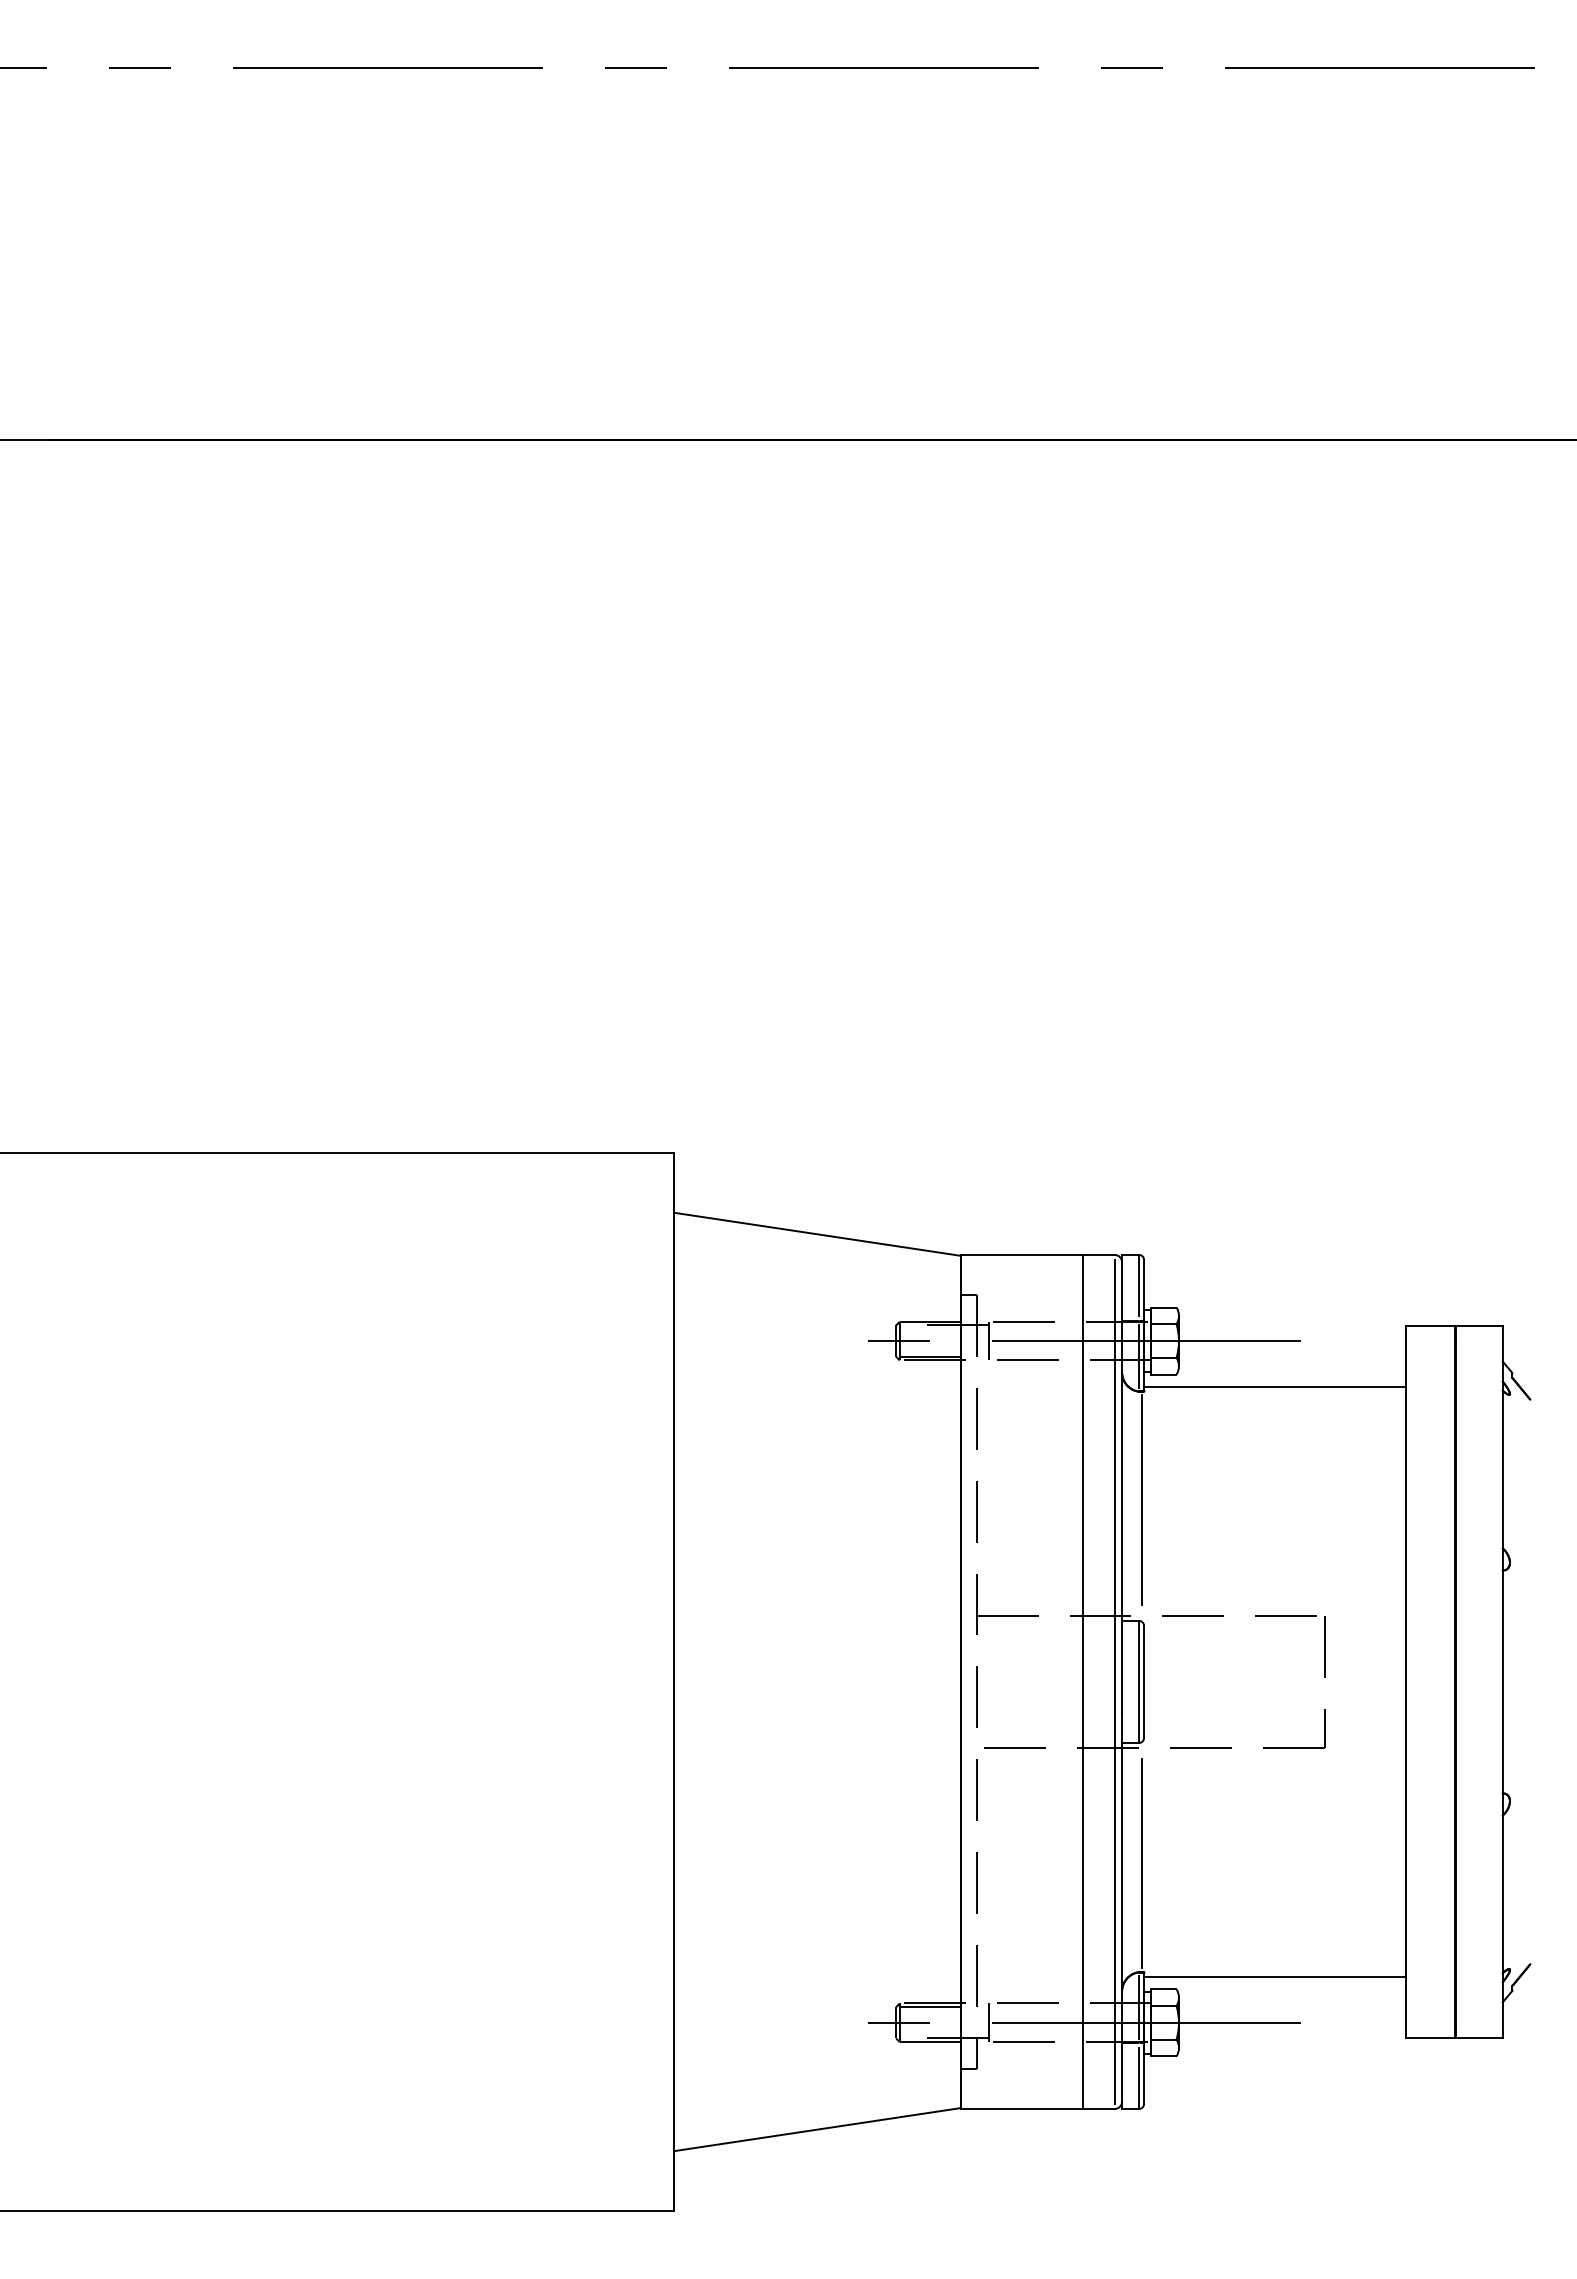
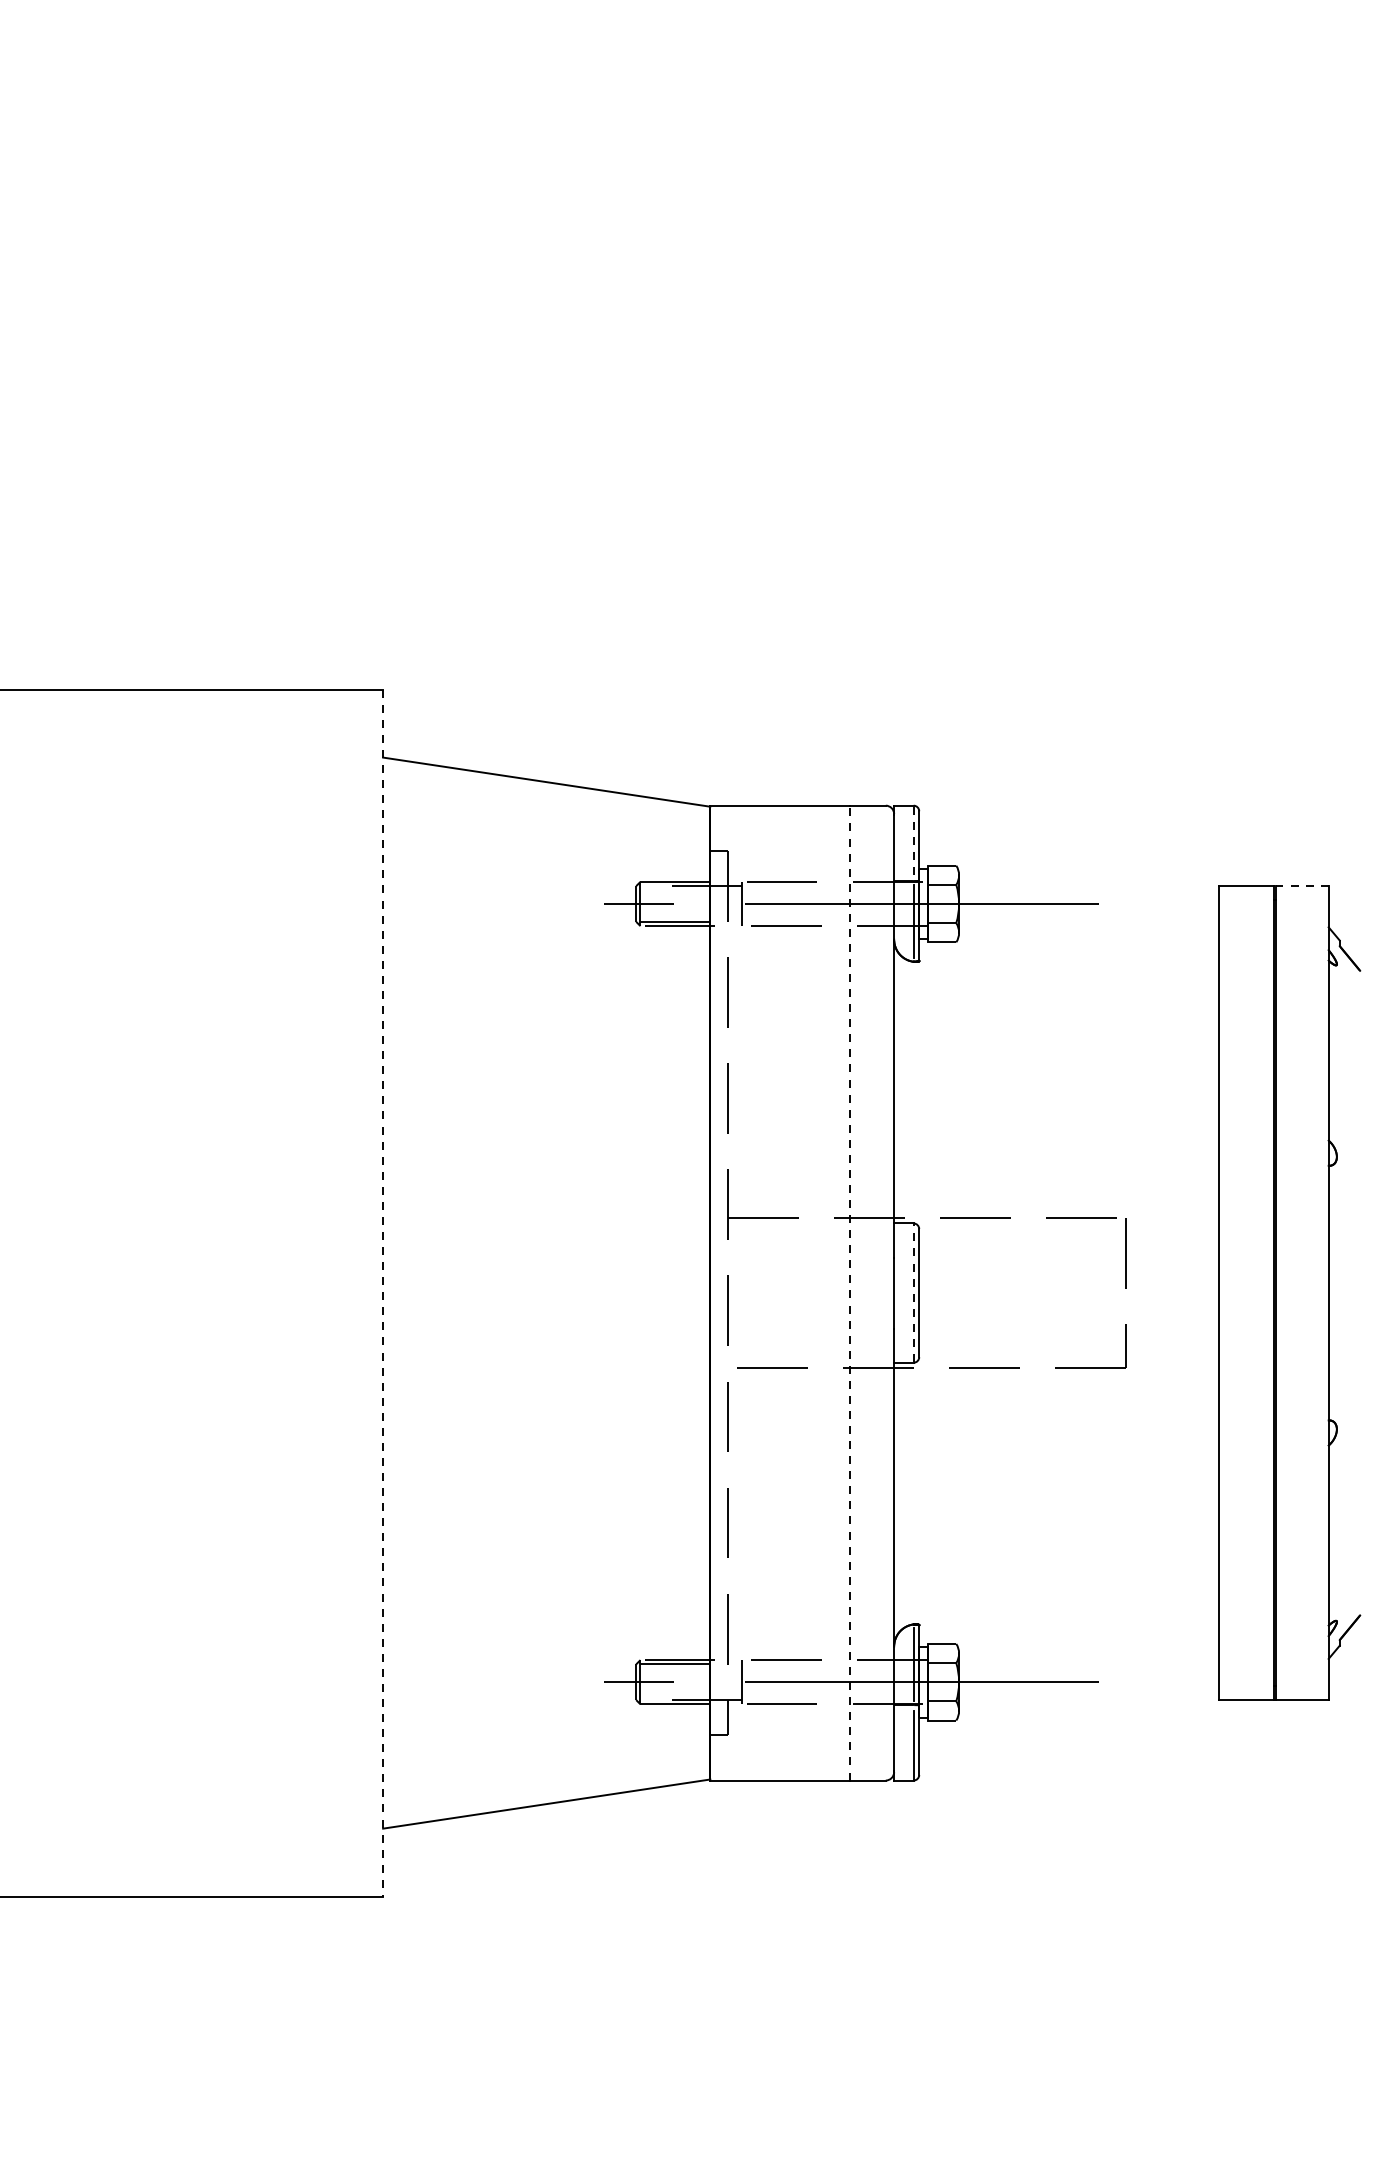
line: (1139, 1285) -> (914, 840), solid -> dashed
line: (1479, 1325) -> (1302, 886), solid -> dashed
line: (1275, 1386) -> (1069, 955), removed
line: (1141, 1499) -> (916, 1084), removed
line: (674, 1681) -> (383, 1292), solid -> dashed
line: (1083, 1681) -> (850, 1292), solid -> dashed
line: (1114, 1681) -> (885, 1292), removed
line: (1139, 1681) -> (914, 1292), solid -> dashed
line: (1141, 1863) -> (916, 1500), removed
line: (1275, 1977) -> (1069, 1630), removed

